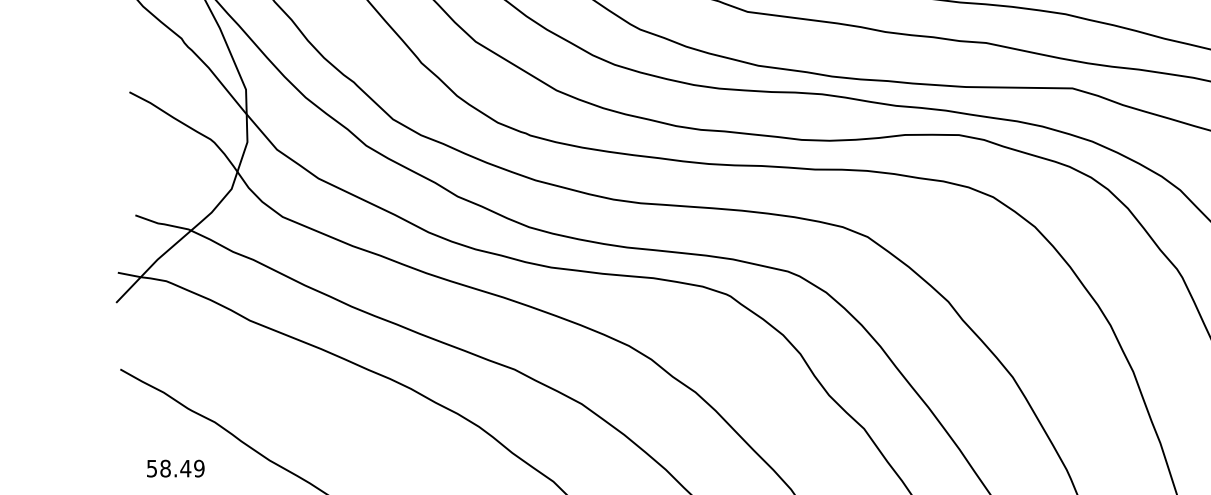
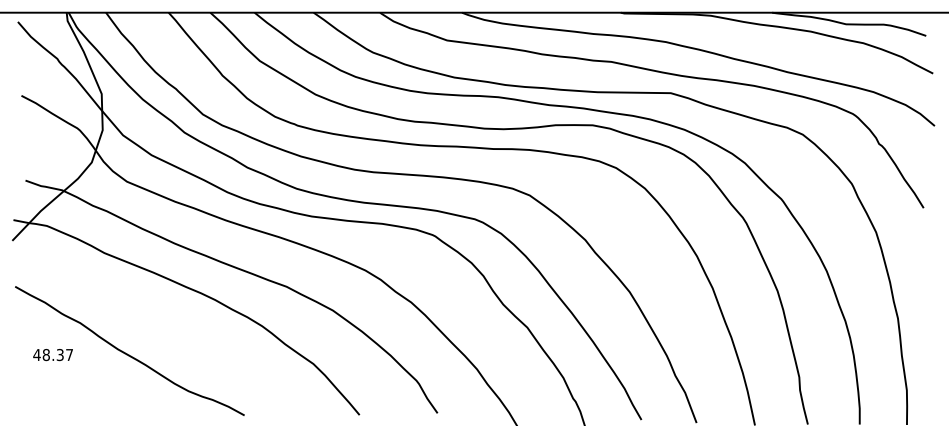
text: (175, 467) -> (53, 354), 58.49 -> 48.37

